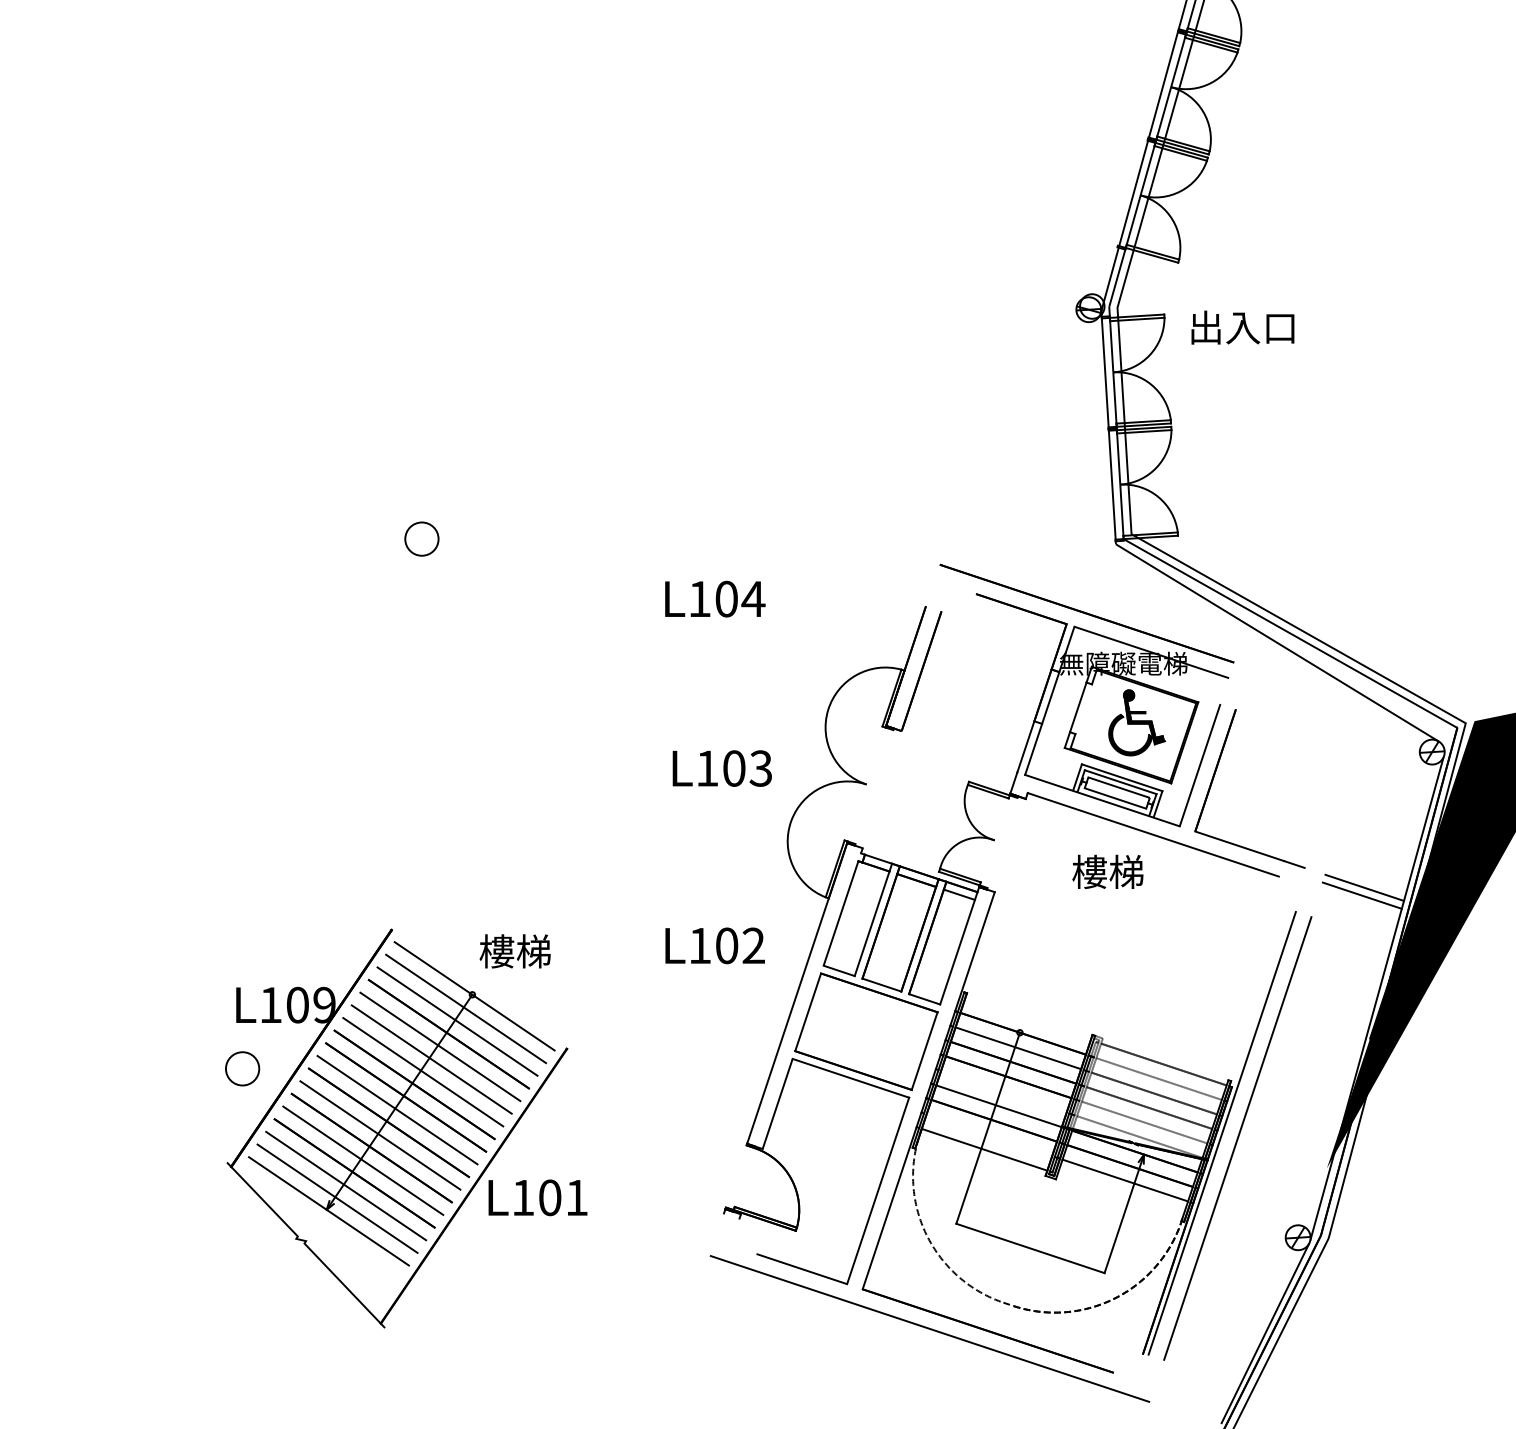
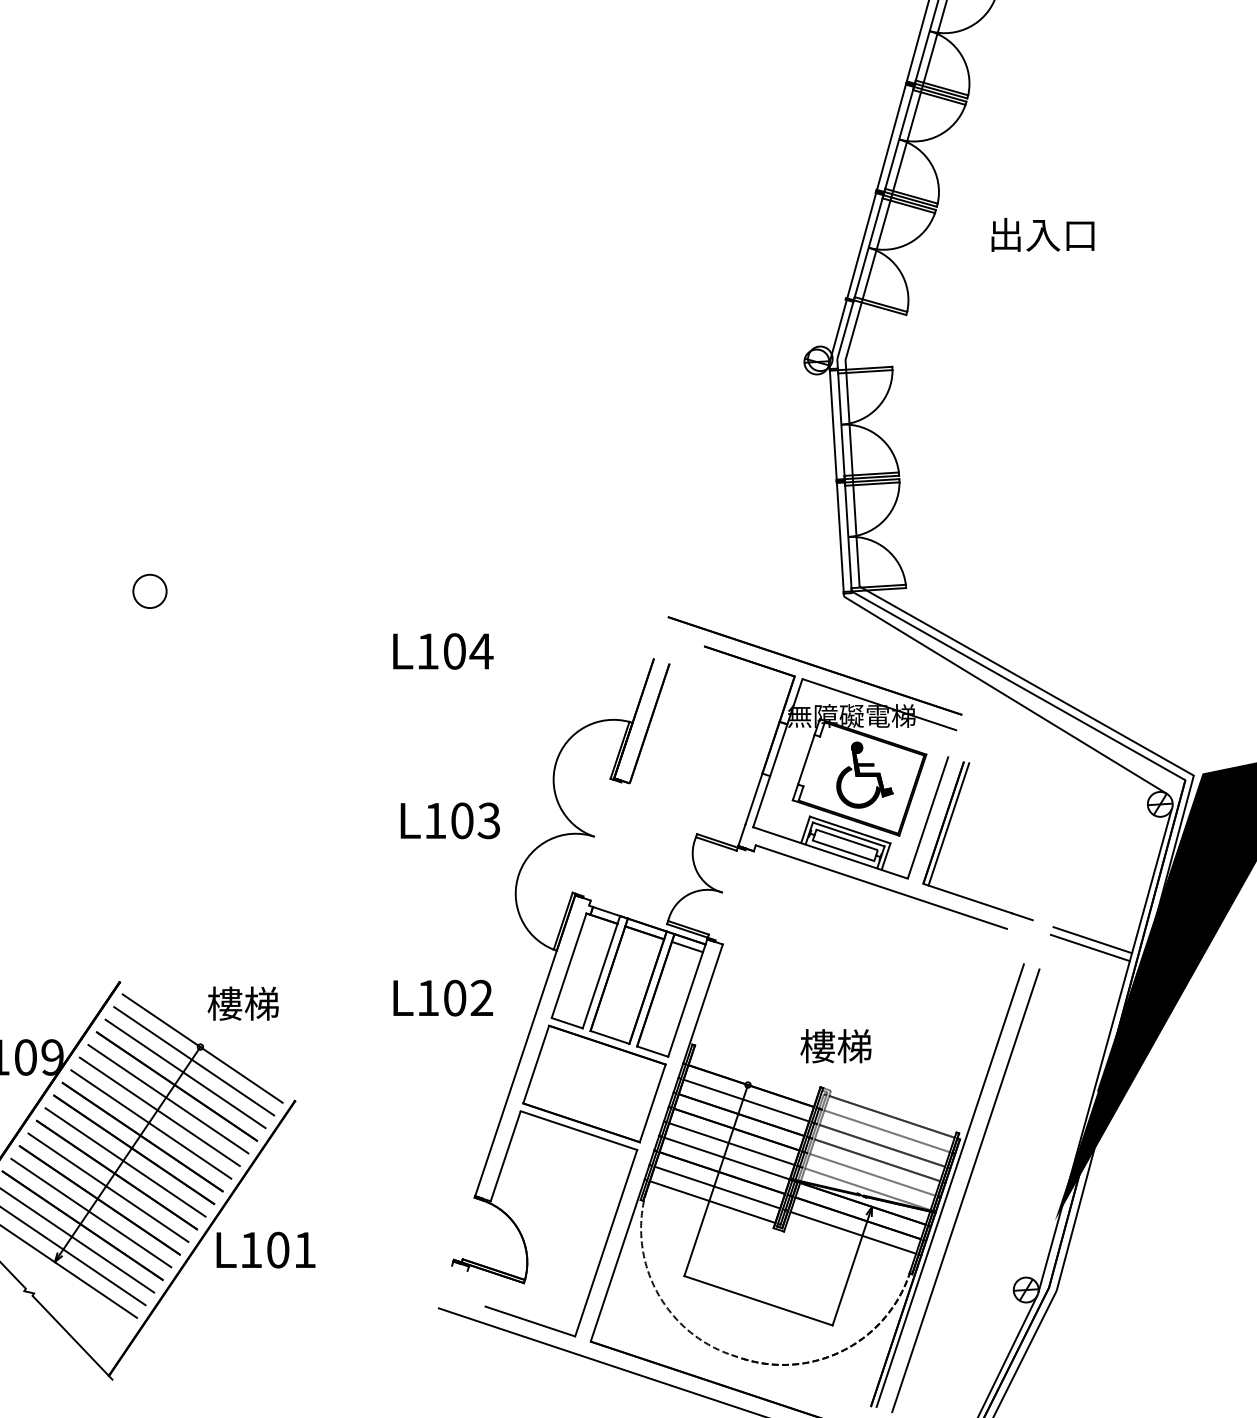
text: (1242, 327) -> (1042, 234), moved
line: (1220, 771) -> (948, 823), added
text: (1107, 871) -> (835, 1045), moved
line: (1003, 1091) -> (731, 1143), added
line: (989, 1135) -> (717, 1187), added

